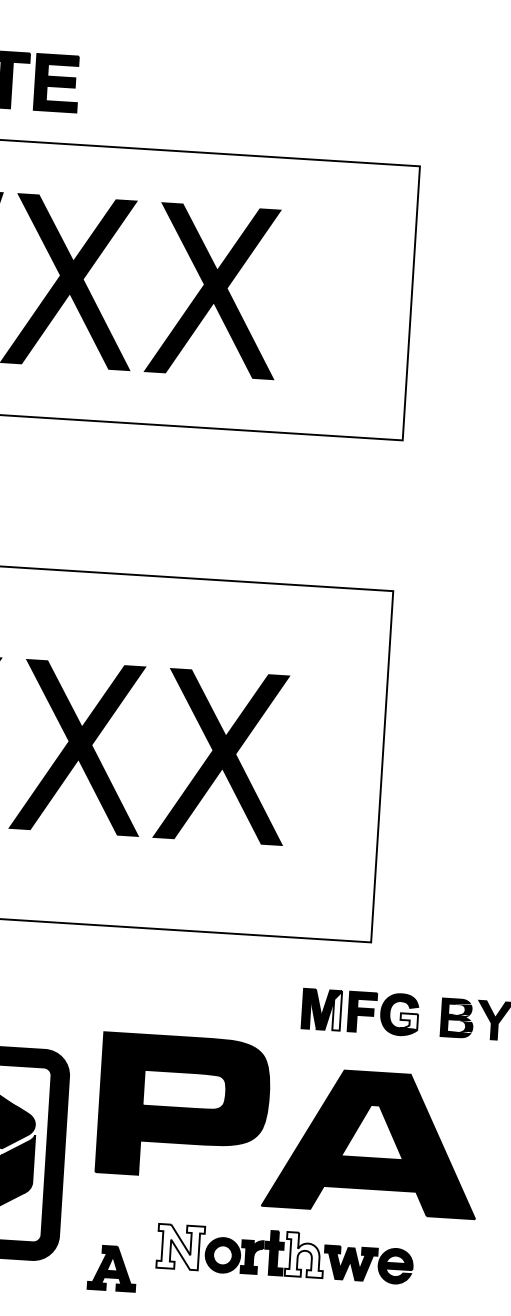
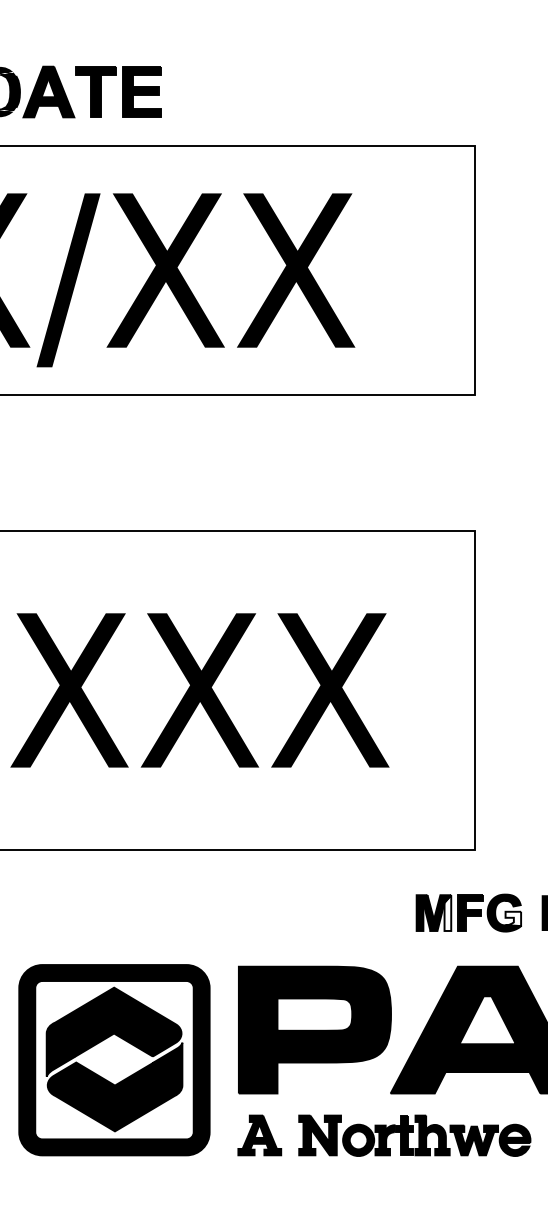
part: (183, 1106) -> (314, 1029), moved
fill: (181, 1247) -> (320, 1135), added
fill: (304, 1255) -> (432, 1135), added
part: (112, 1268) -> (259, 1135), moved

